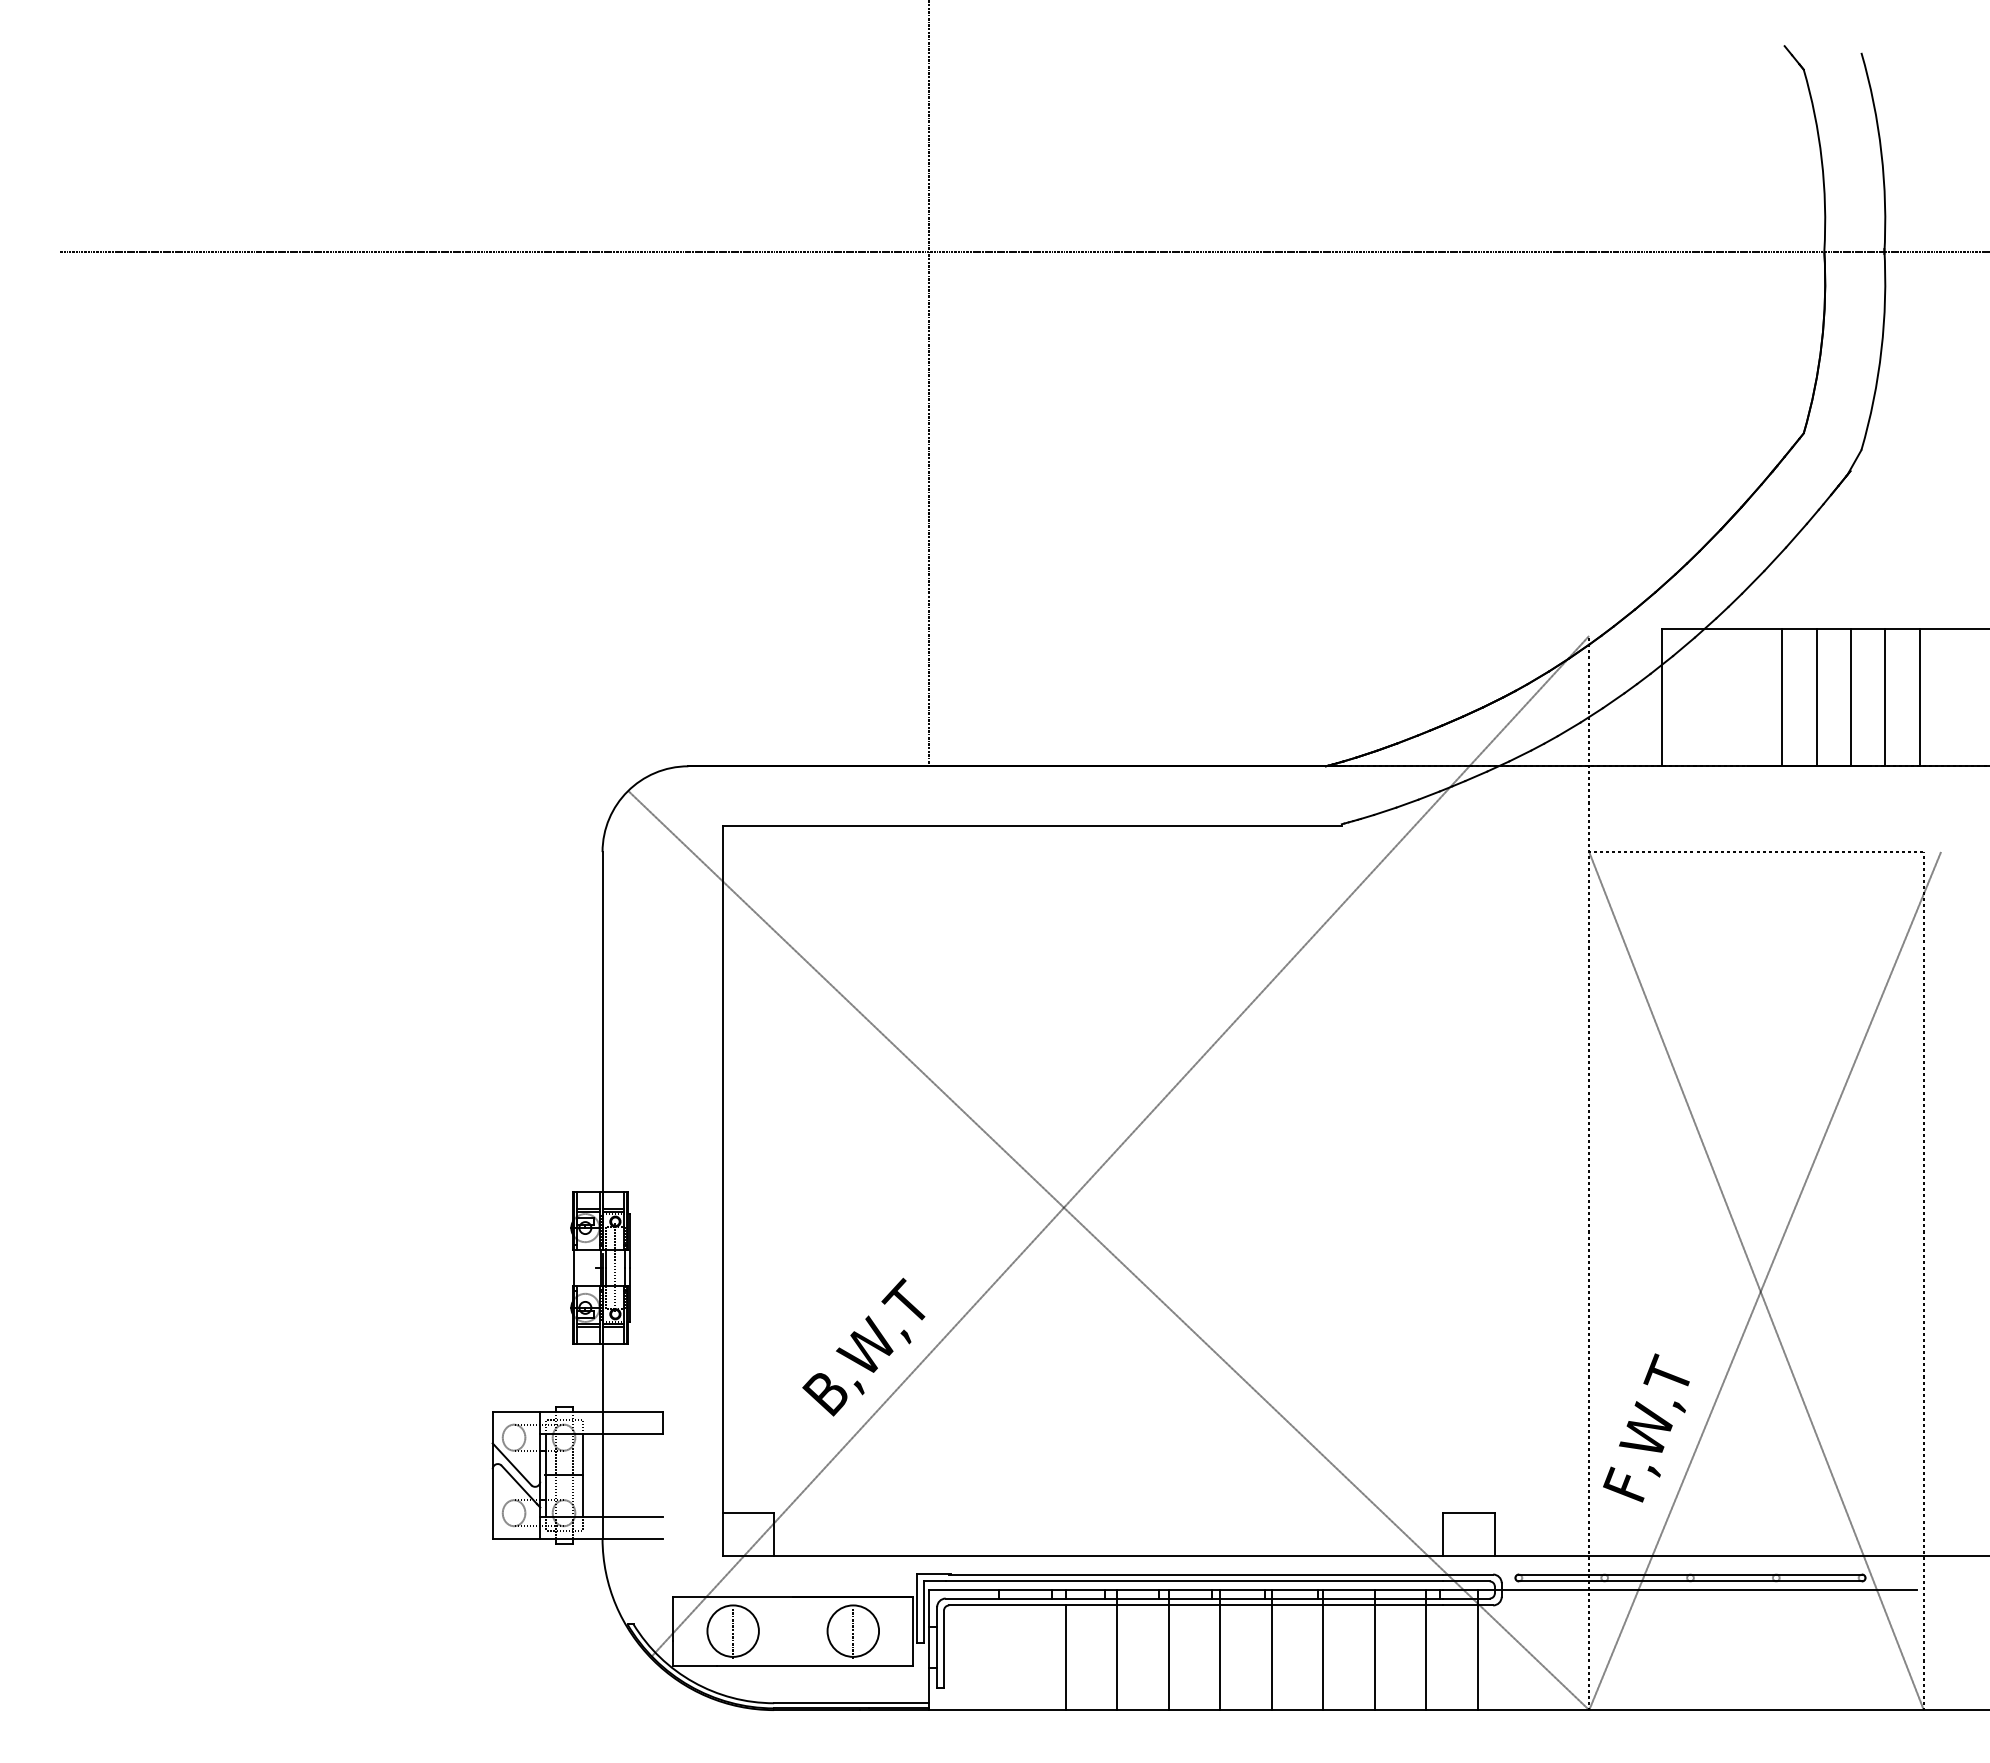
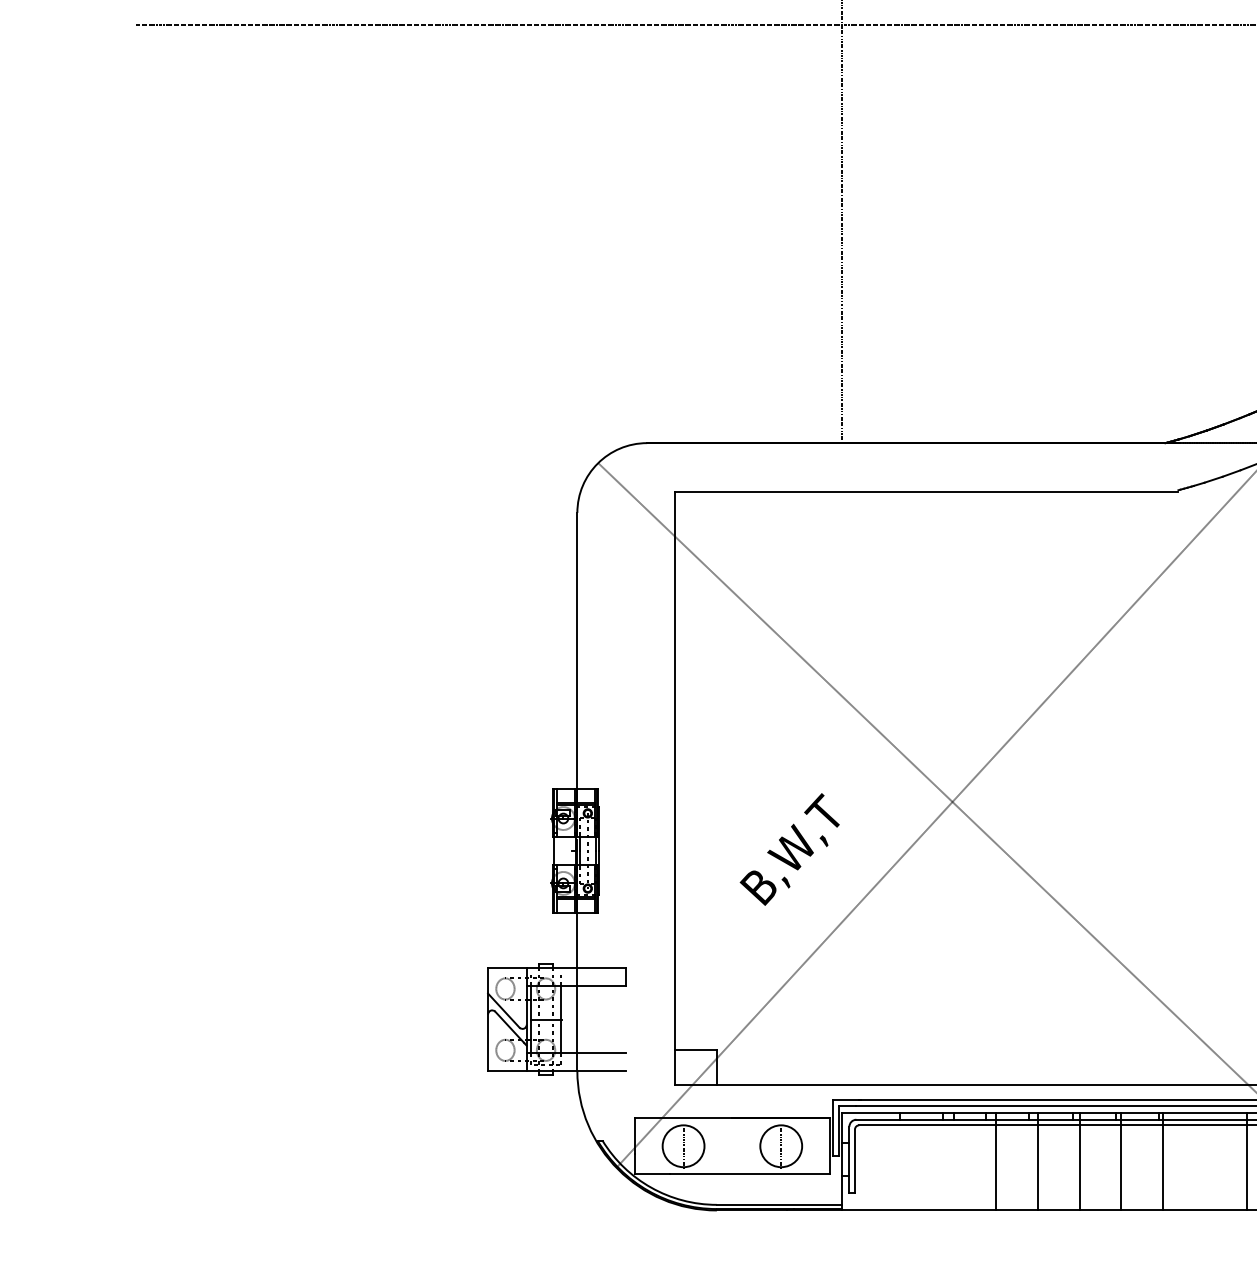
text: (863, 1346) -> (789, 848), moved
line: (563, 1419) -> (545, 974), removed
line: (1374, 1650) -> (1204, 1161), removed
line: (1065, 1657) -> (953, 1167), removed

